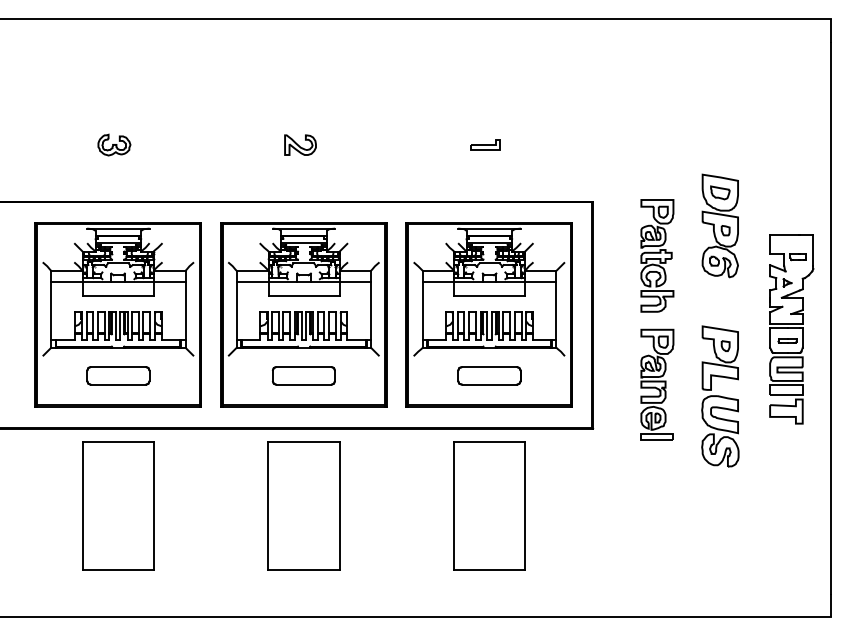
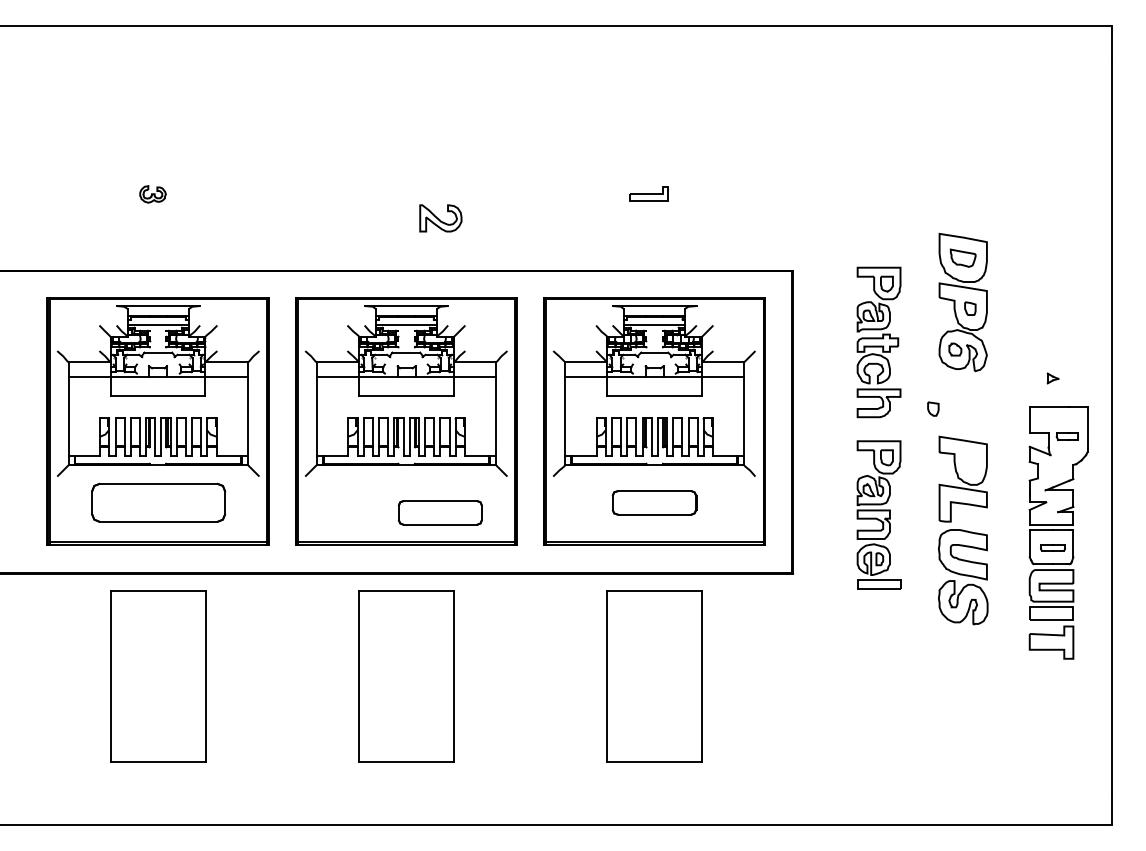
part: (114, 145) -> (152, 194), size x0.6
part: (300, 145) -> (440, 218), moved
part: (791, 329) -> (1058, 532), moved
part: (725, 345) -> (933, 408), moved
part: (117, 375) -> (157, 502), size x1.6
part: (303, 375) -> (439, 512), moved

